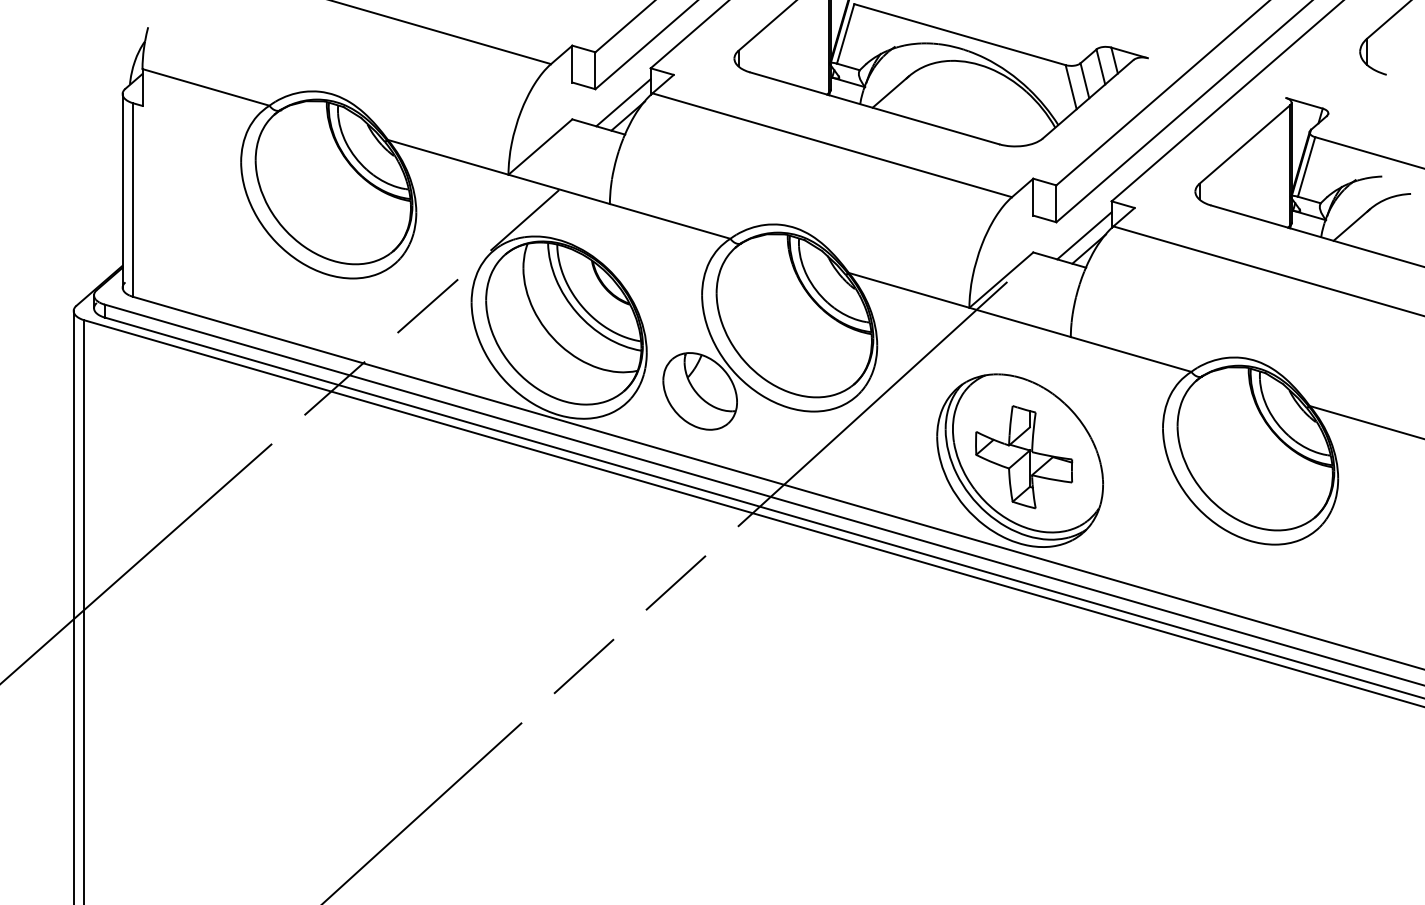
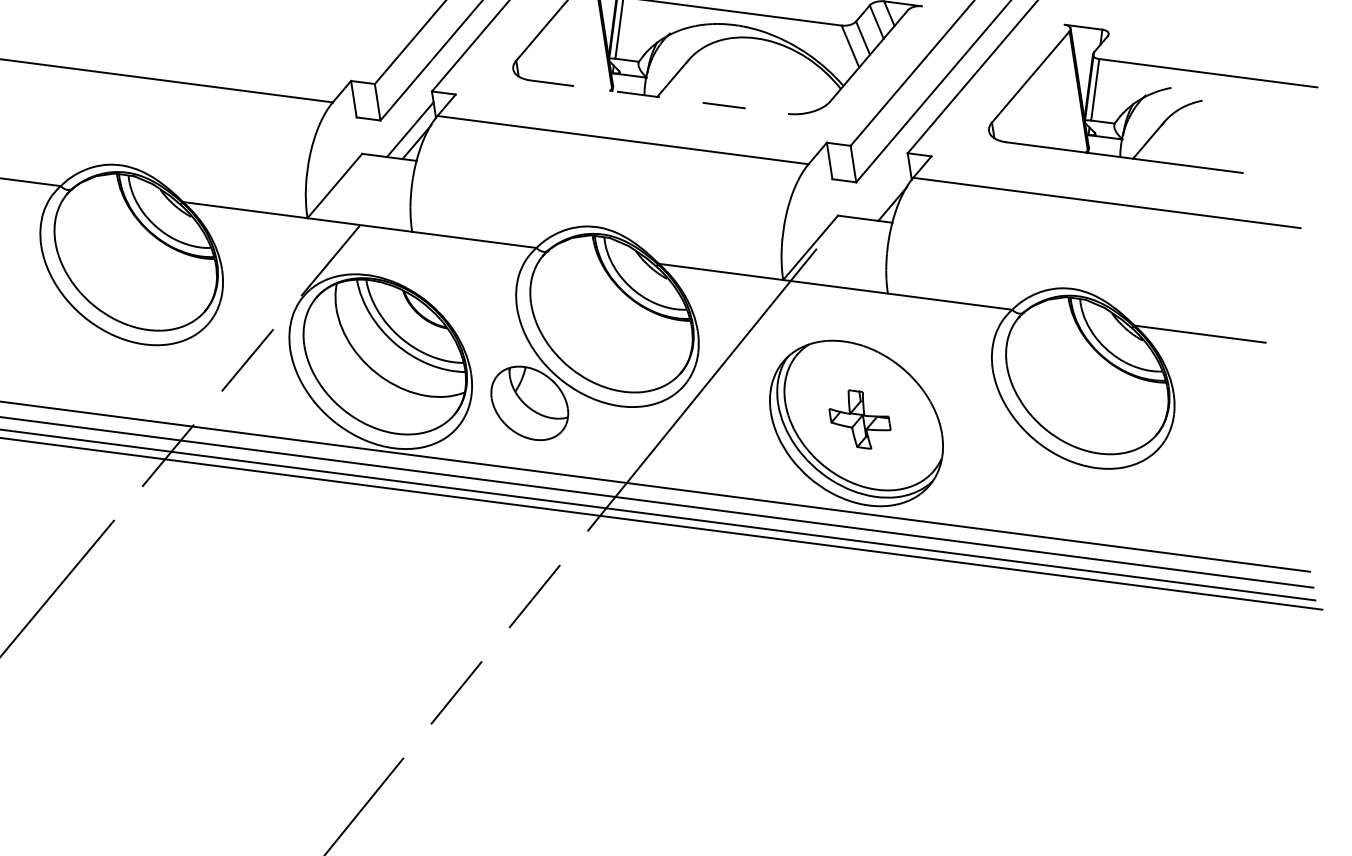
line: (874, 108) -> (659, 97), solid -> dashed
line: (1084, 235) -> (886, 191), removed
part: (1024, 457) -> (860, 419), size x0.6

